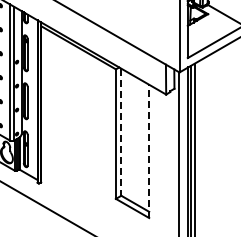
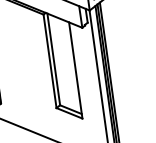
line: (121, 132) -> (53, 59), dashed -> solid
line: (149, 151) -> (75, 70), dashed -> solid

